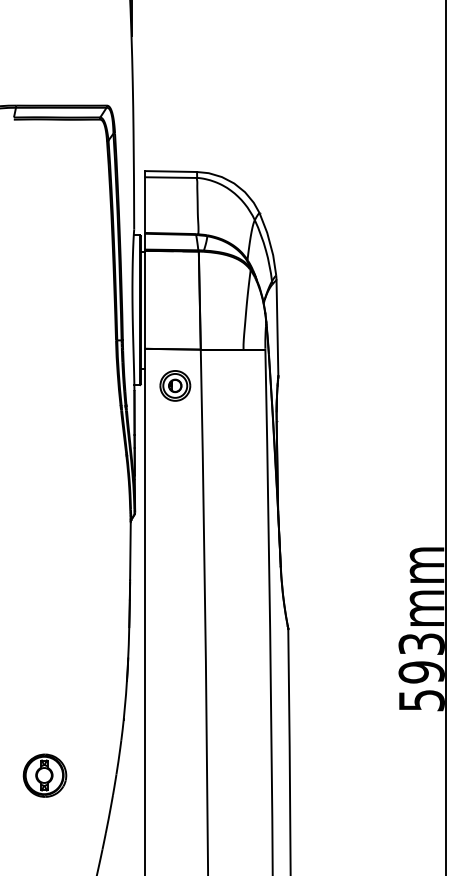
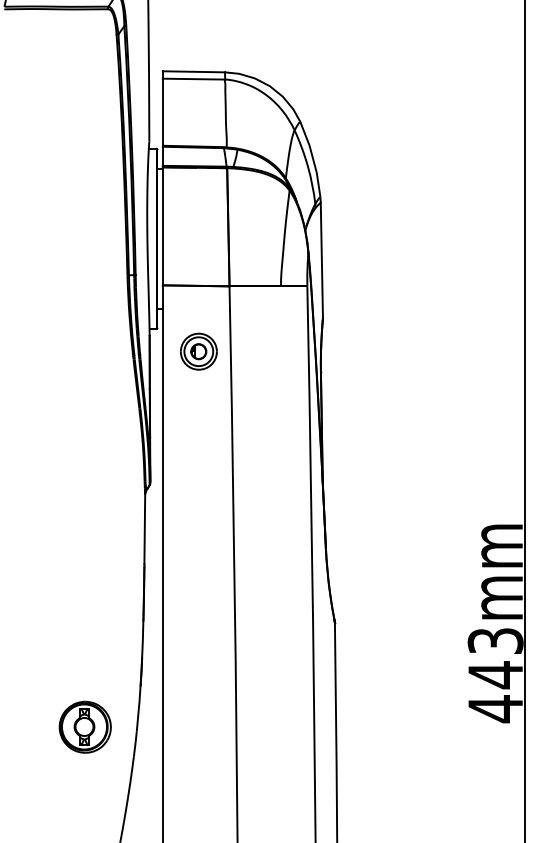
part: (175, 385) -> (199, 351), moved
text: (421, 686) -> (495, 692), 593mm -> 443mm
part: (44, 775) -> (84, 727), moved

